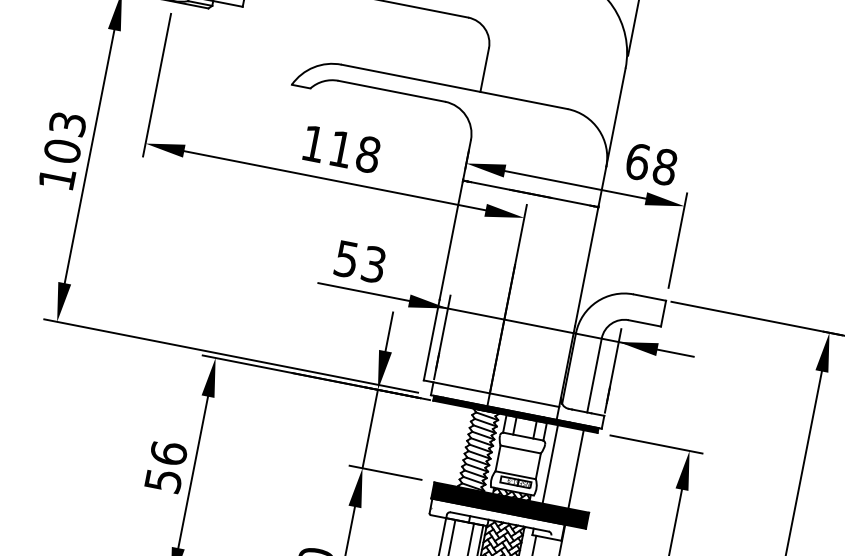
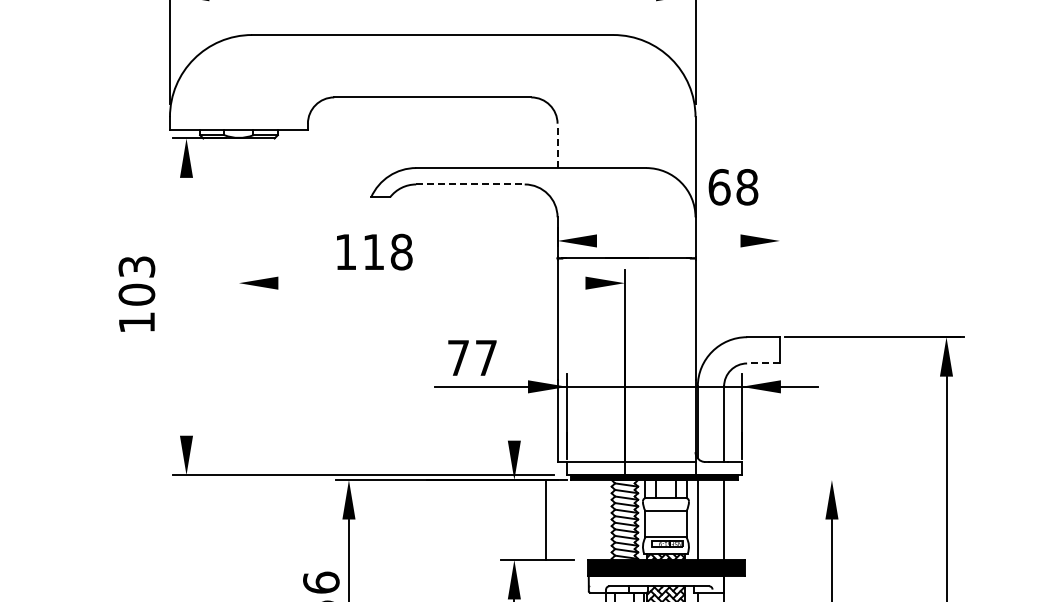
line: (484, 69) -> (557, 145), solid -> dashed
line: (156, 84) -> (238, 223), removed
line: (391, 91) -> (470, 184), solid -> dashed
text: (341, 148) -> (374, 251), moved
text: (62, 149) -> (136, 293), moved
line: (89, 156) -> (186, 306), removed
text: (651, 164) -> (733, 187), moved
line: (334, 180) -> (431, 283), removed
line: (575, 184) -> (668, 240), removed
line: (677, 240) -> (779, 275), removed
text: (360, 261) -> (472, 357), 53 -> 77
line: (644, 323) -> (763, 363), solid -> dashed
line: (389, 331) -> (514, 420), removed
line: (370, 429) -> (546, 520), moved
line: (656, 444) -> (798, 480), removed

